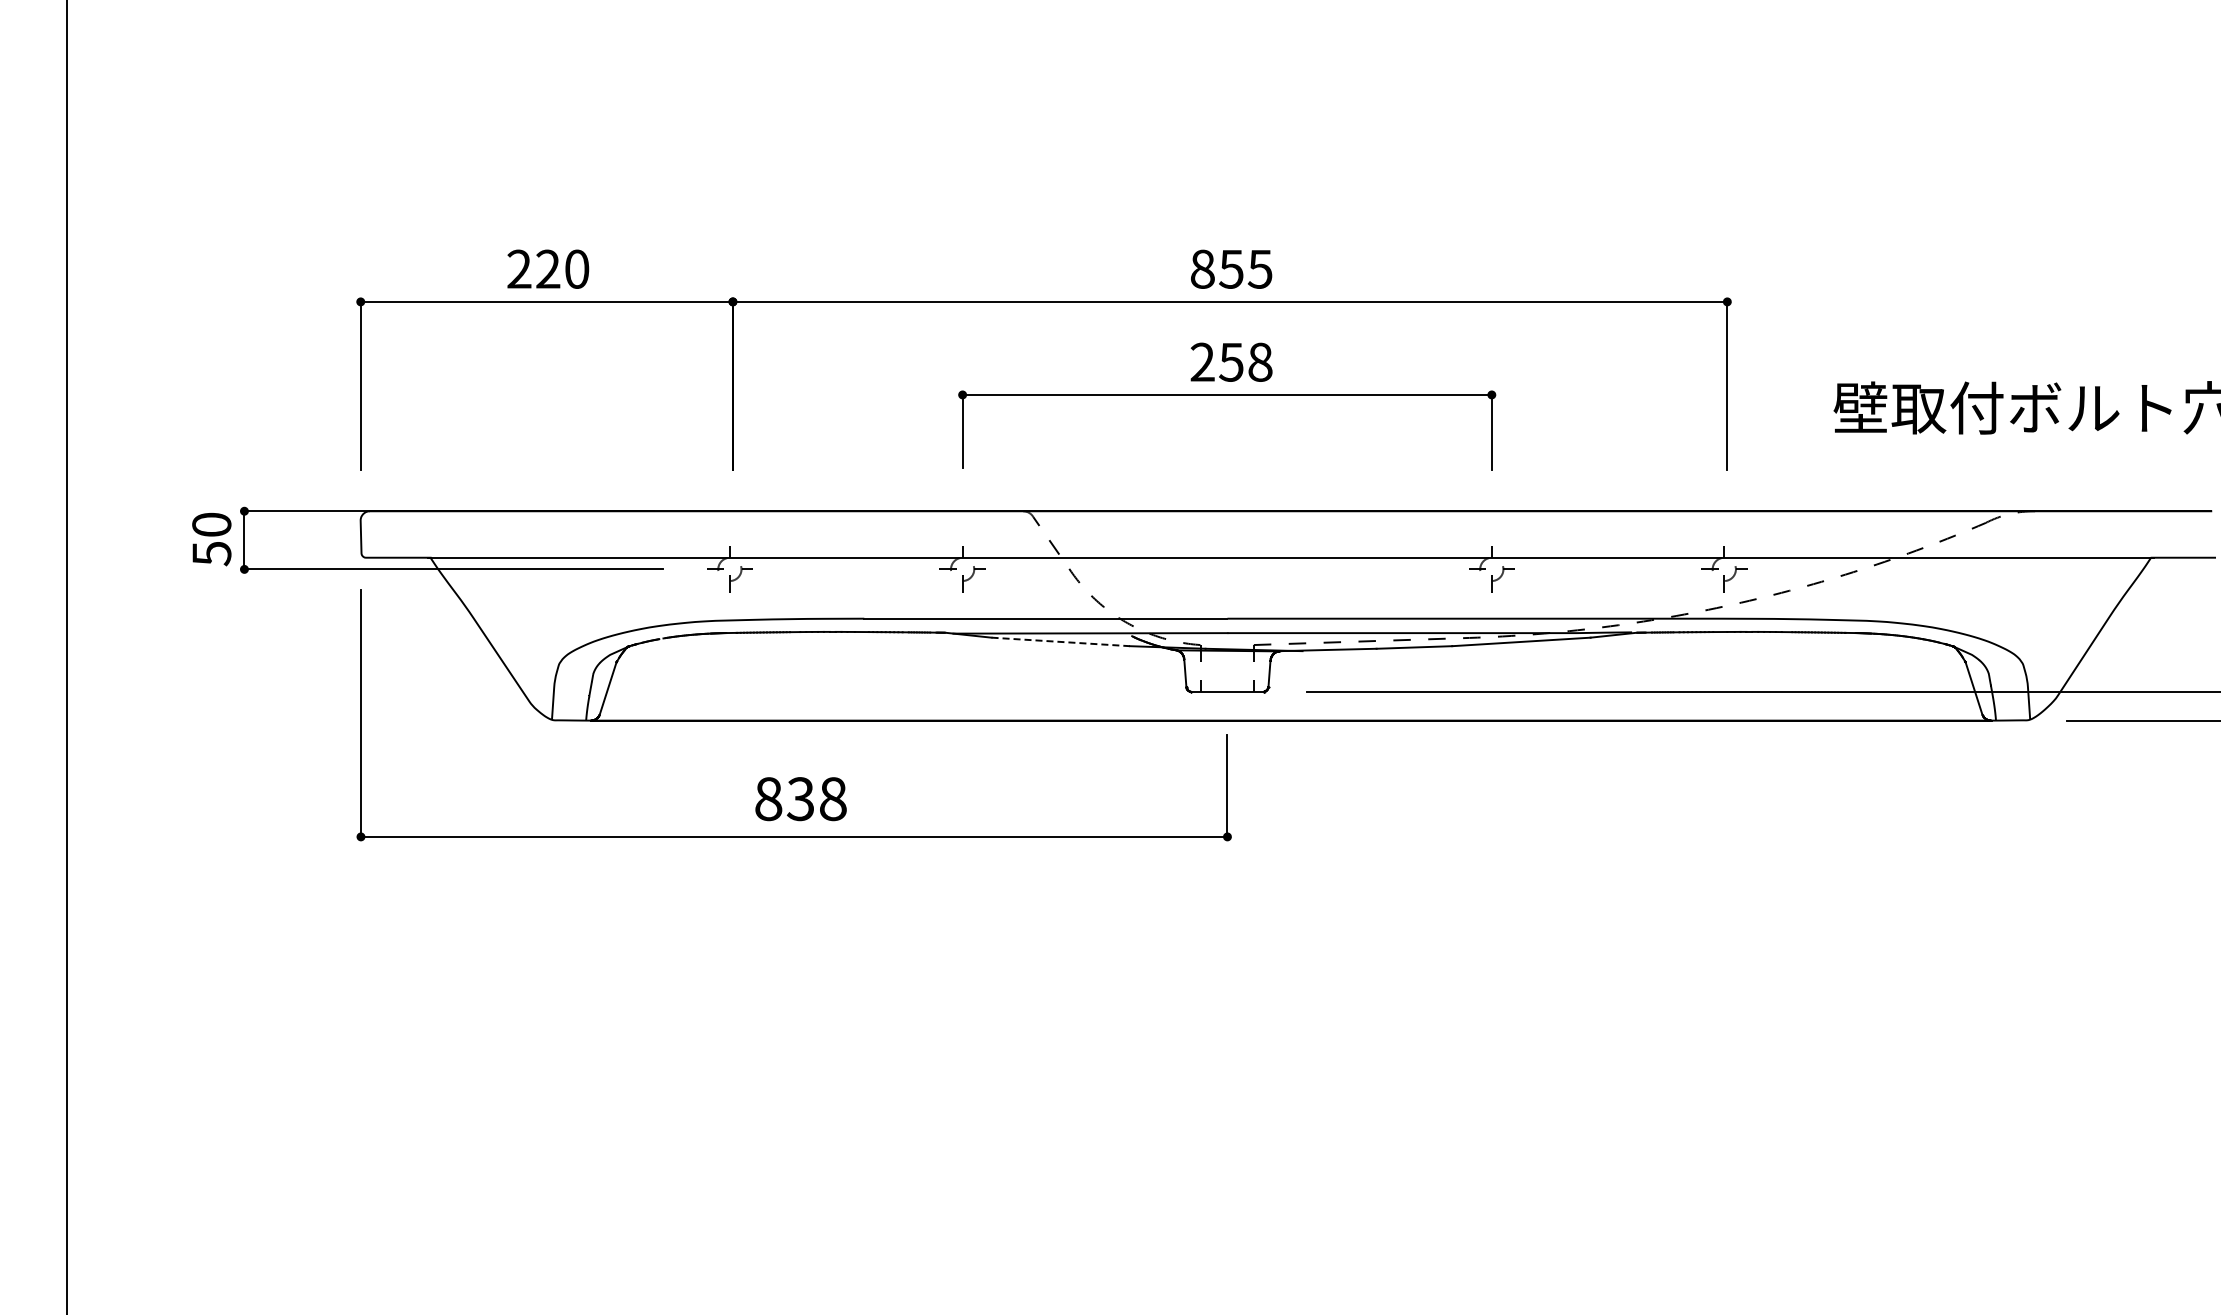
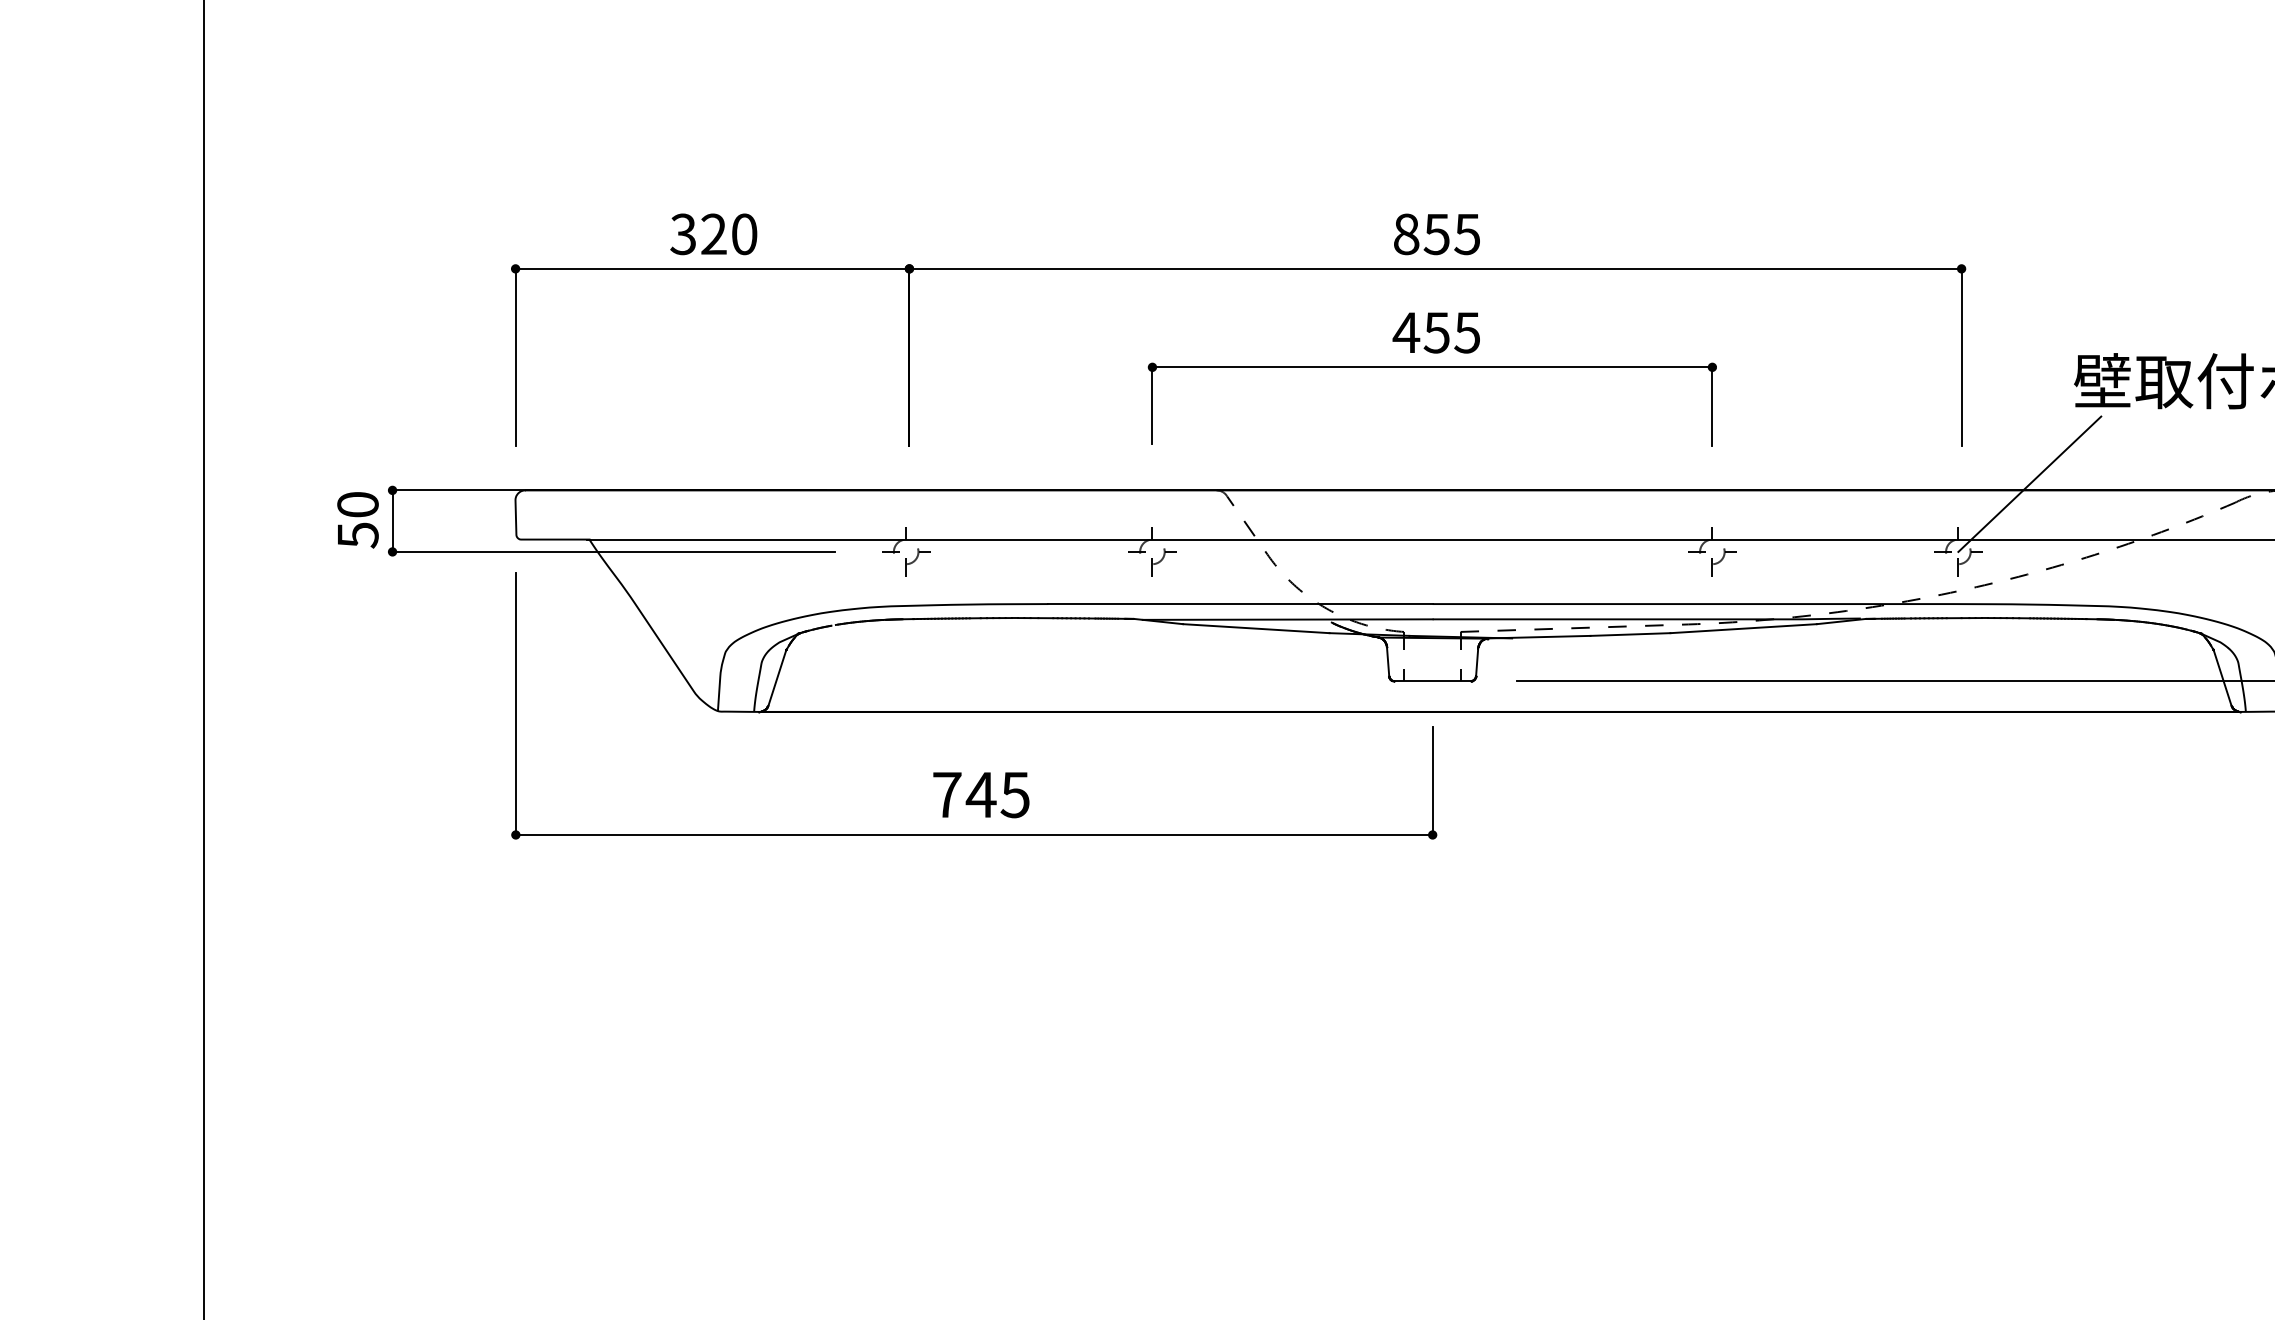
text: (519, 268) -> (683, 233), 220 -> 320
text: (1230, 361) -> (1435, 331), 258 -> 455
line: (1791, 505) -> (2029, 484), added
line: (1061, 641) -> (1257, 628), dashed -> solid
text: (800, 799) -> (980, 795), 838 -> 745

